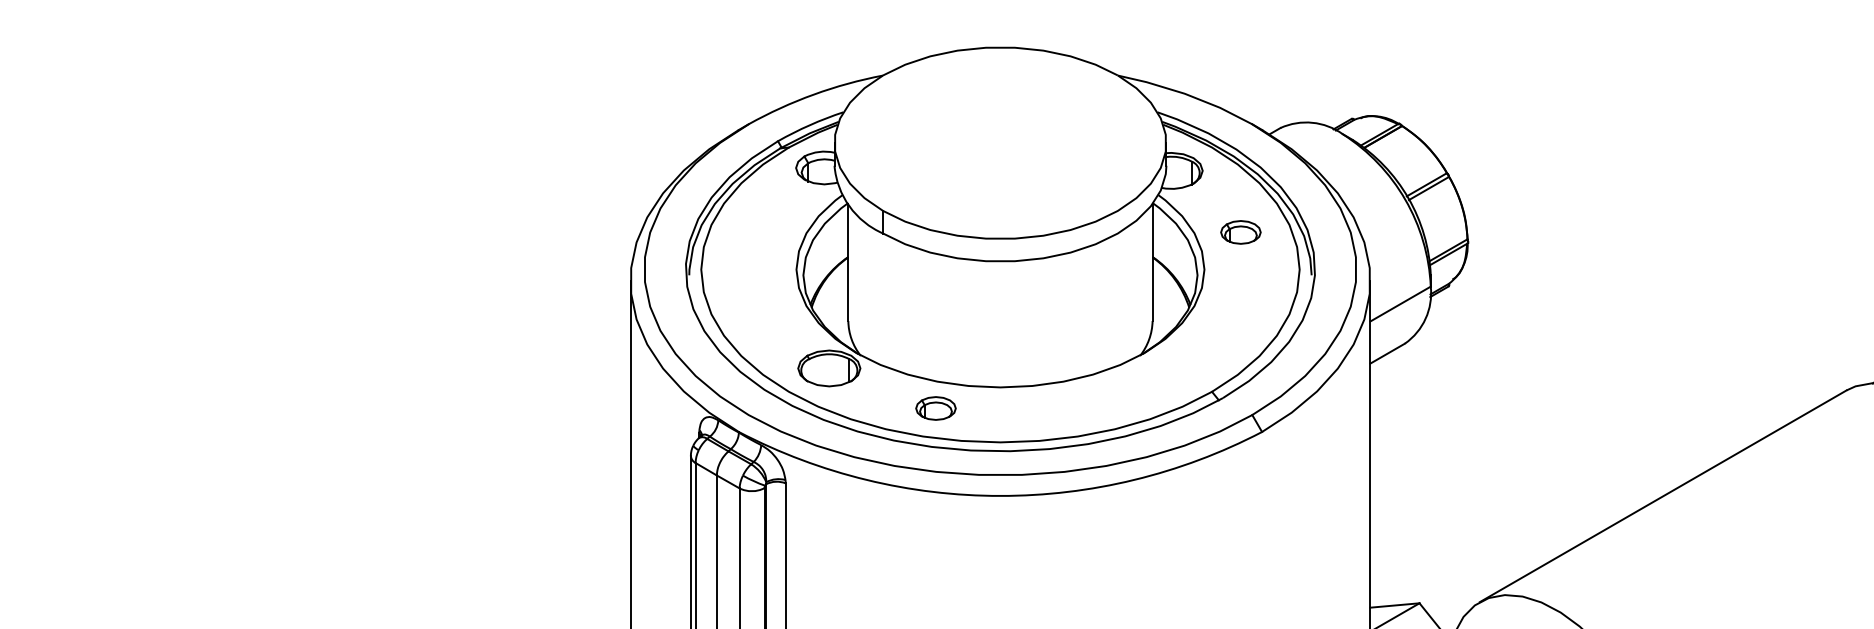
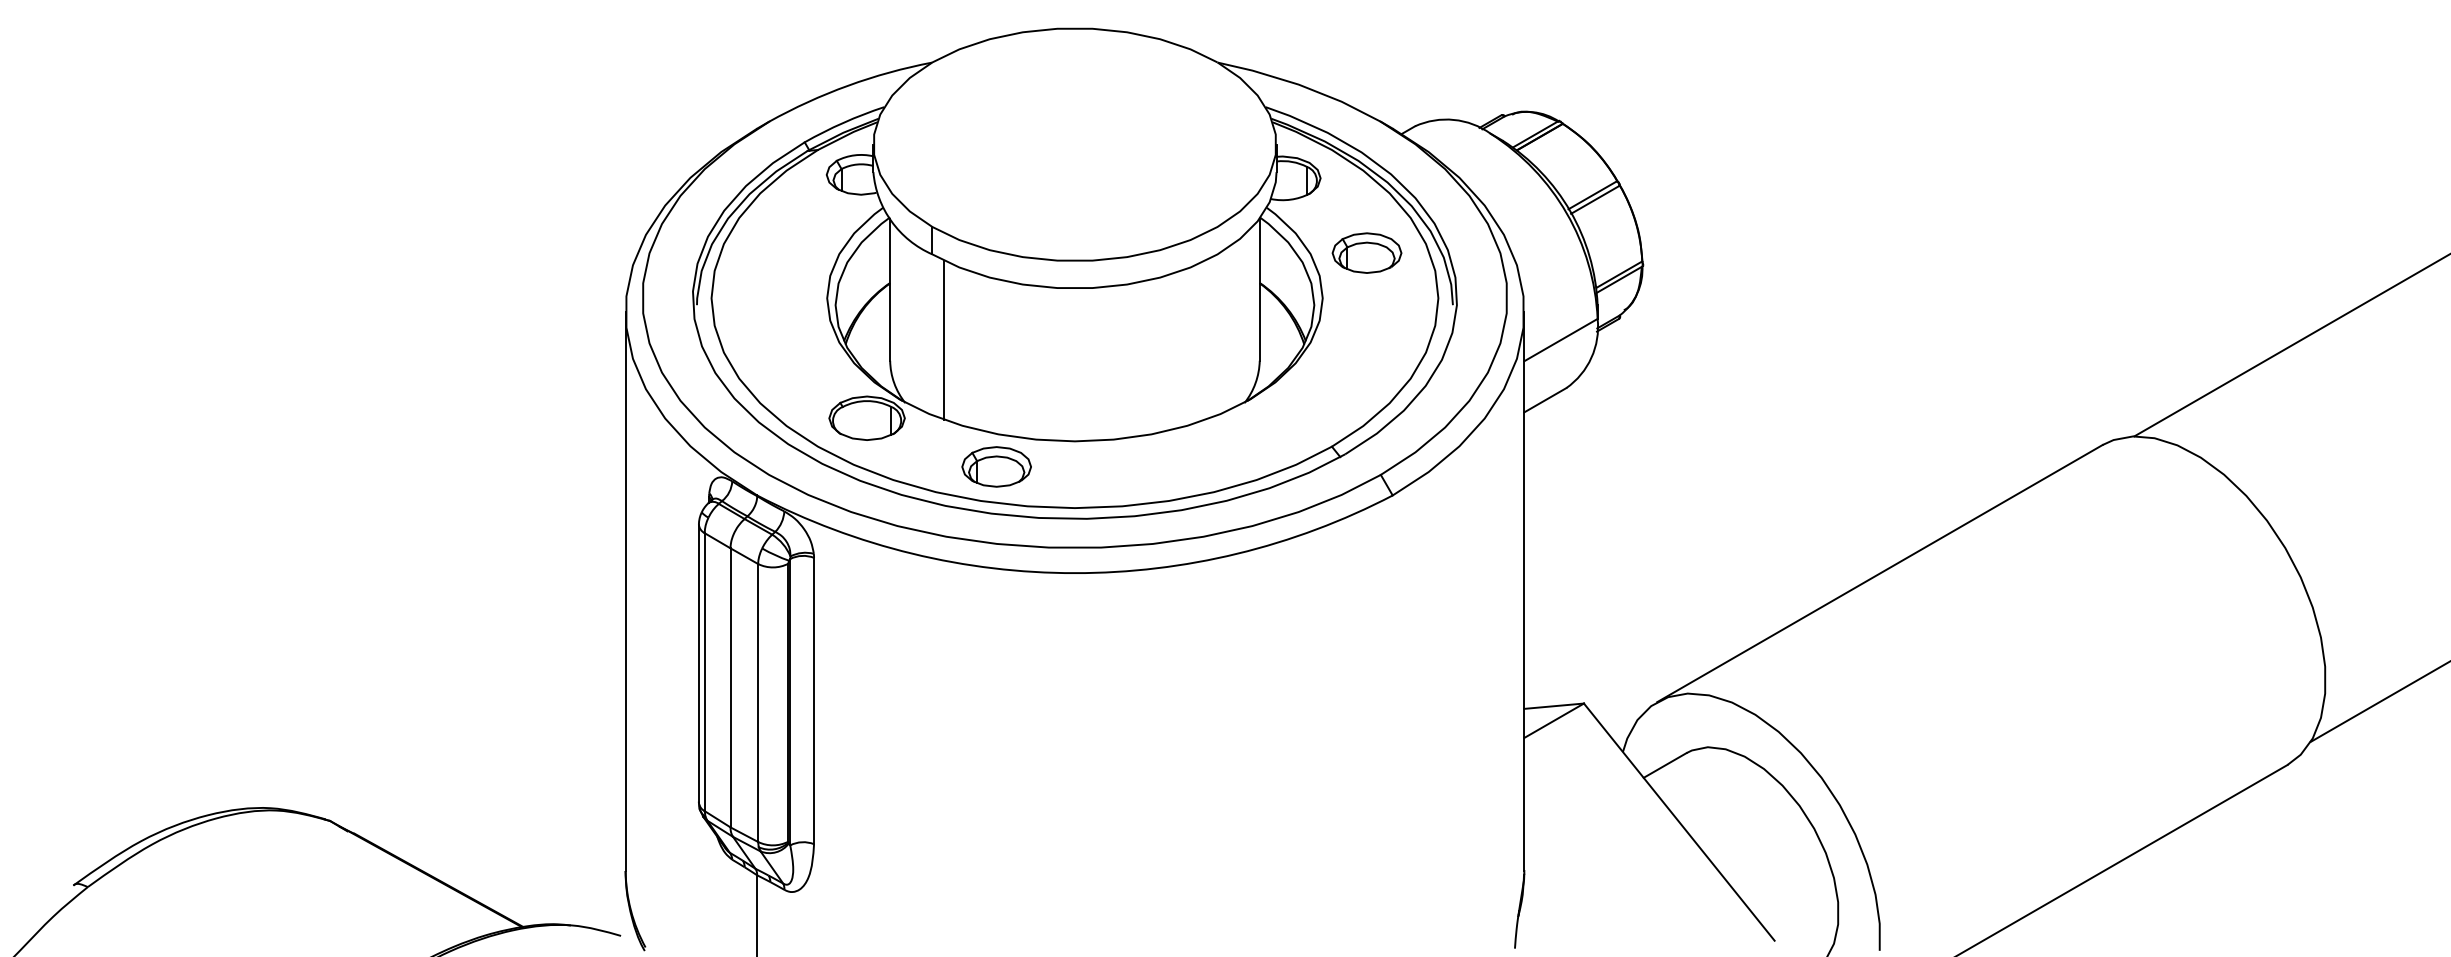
part: (1240, 231) -> (1366, 252), size x1.43
line: (893, 303) -> (944, 339), added
part: (935, 408) -> (996, 466), size x1.43

